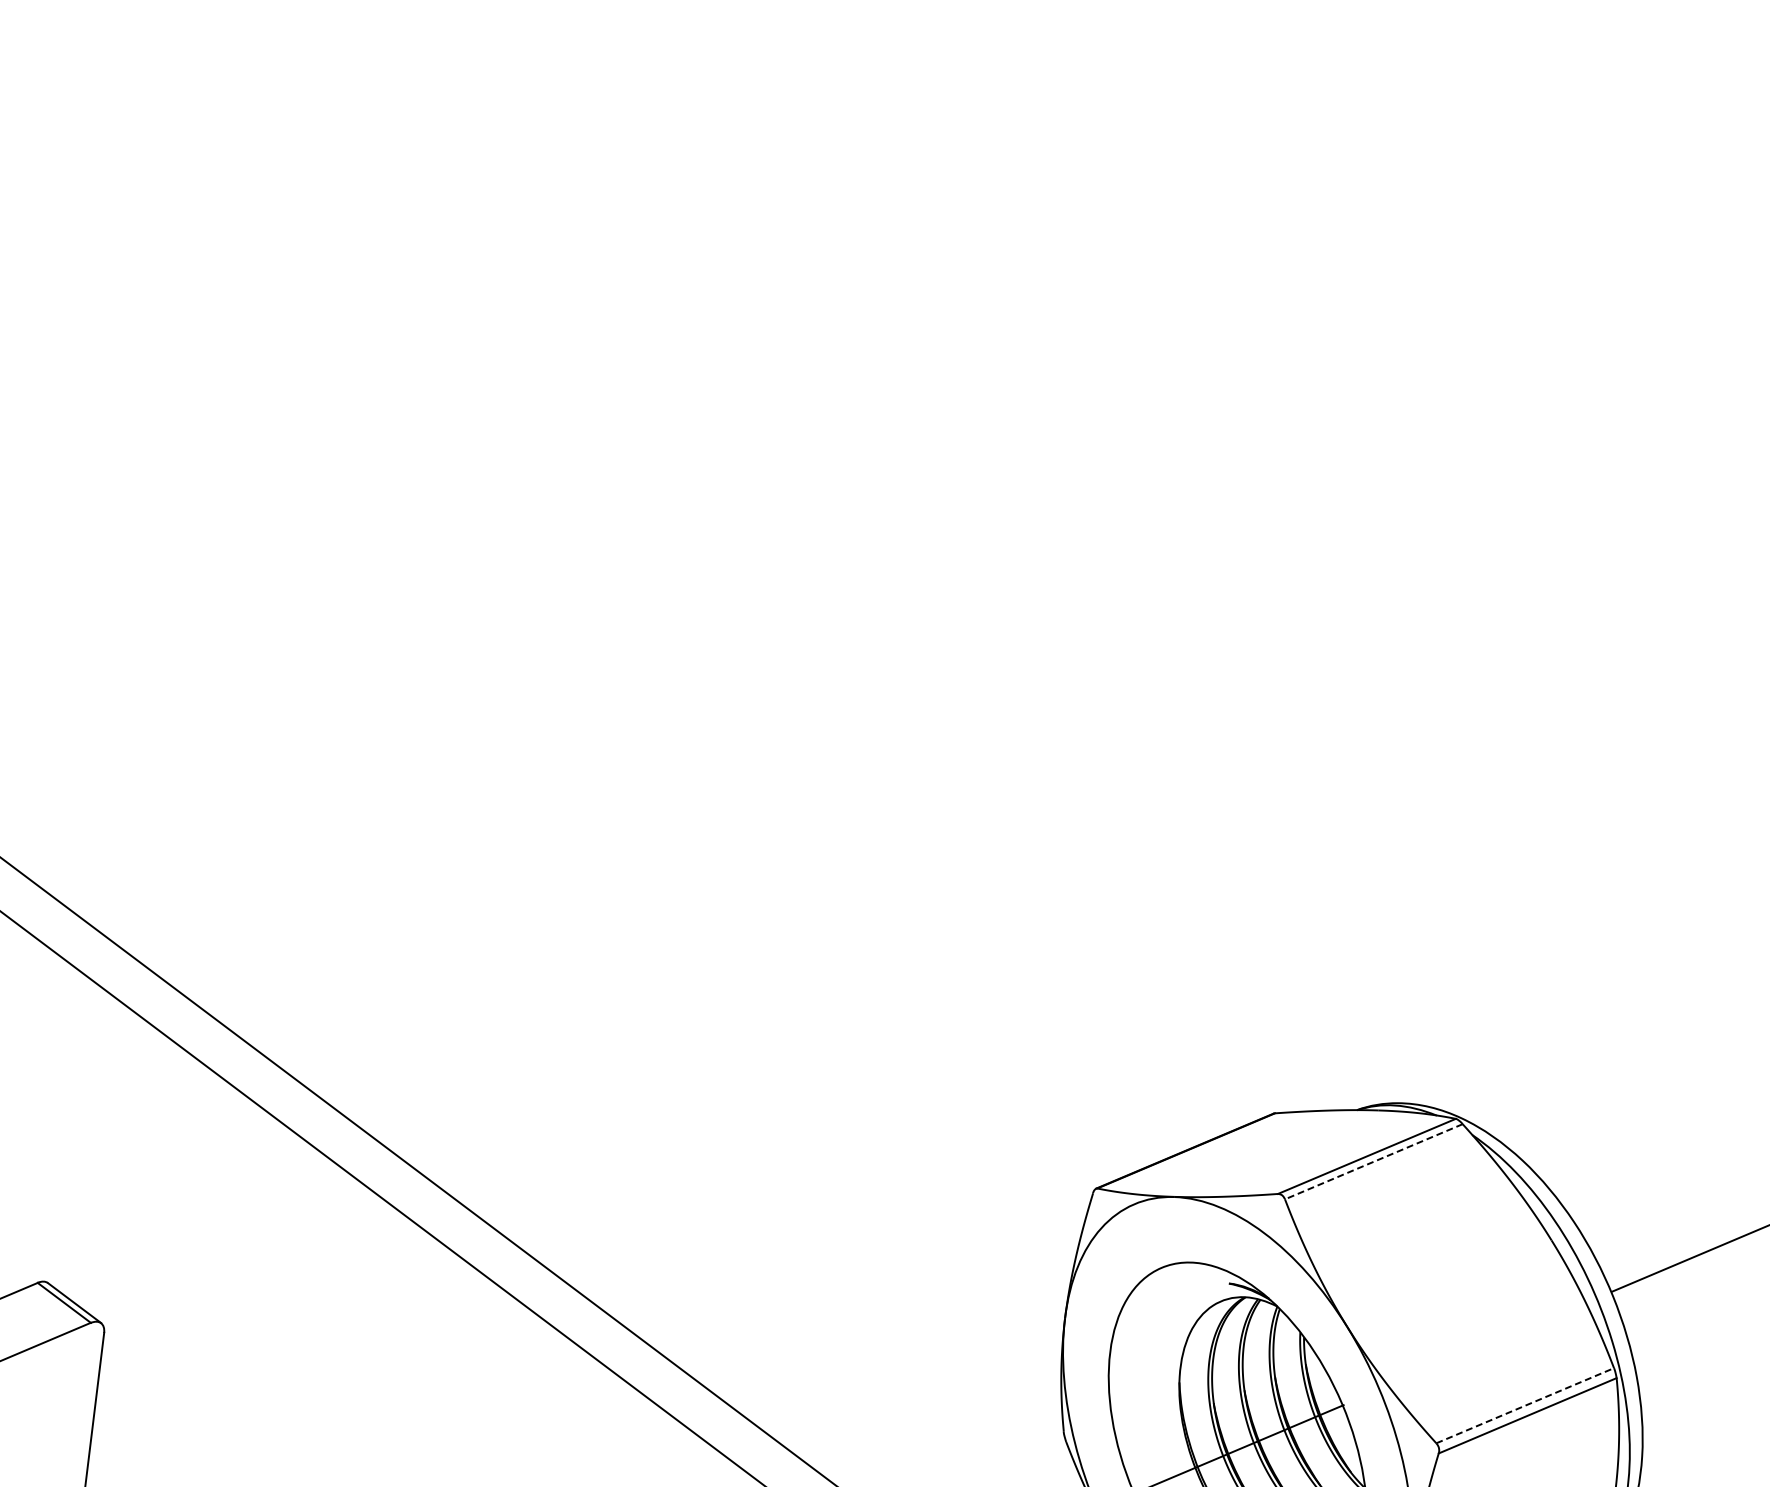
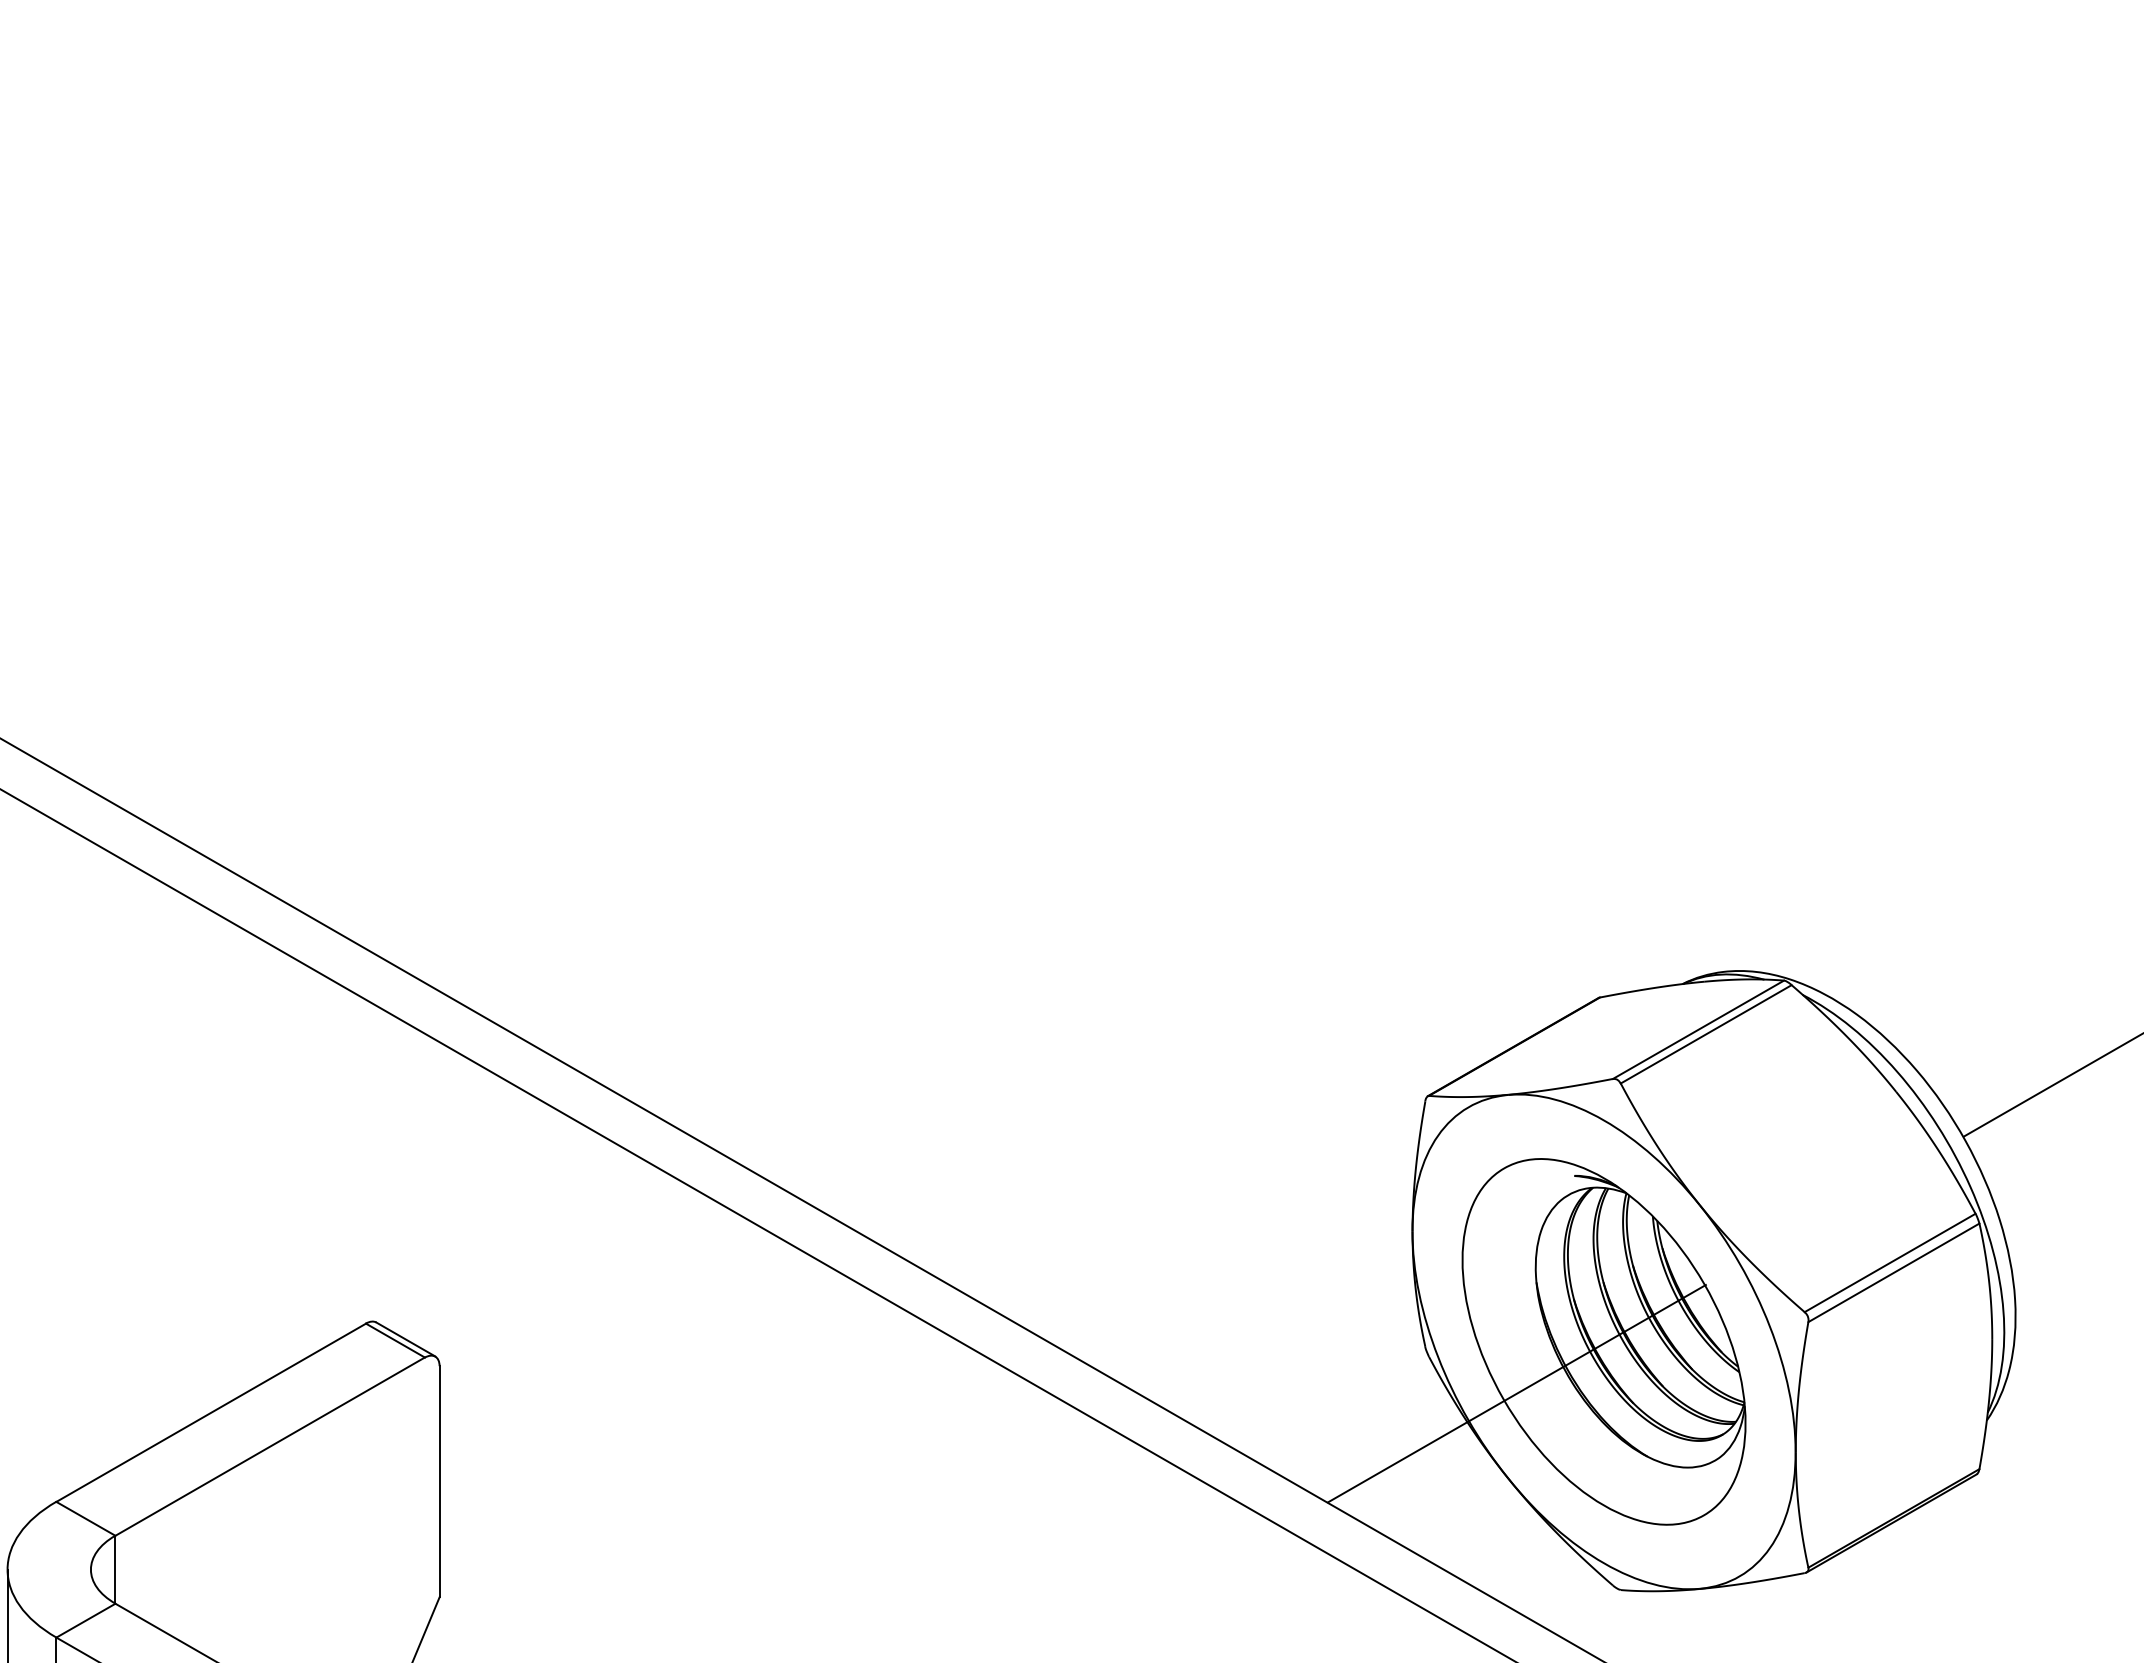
line: (1374, 1161) -> (1706, 1034), dashed -> solid
line: (1525, 1405) -> (1890, 1262), dashed -> solid

